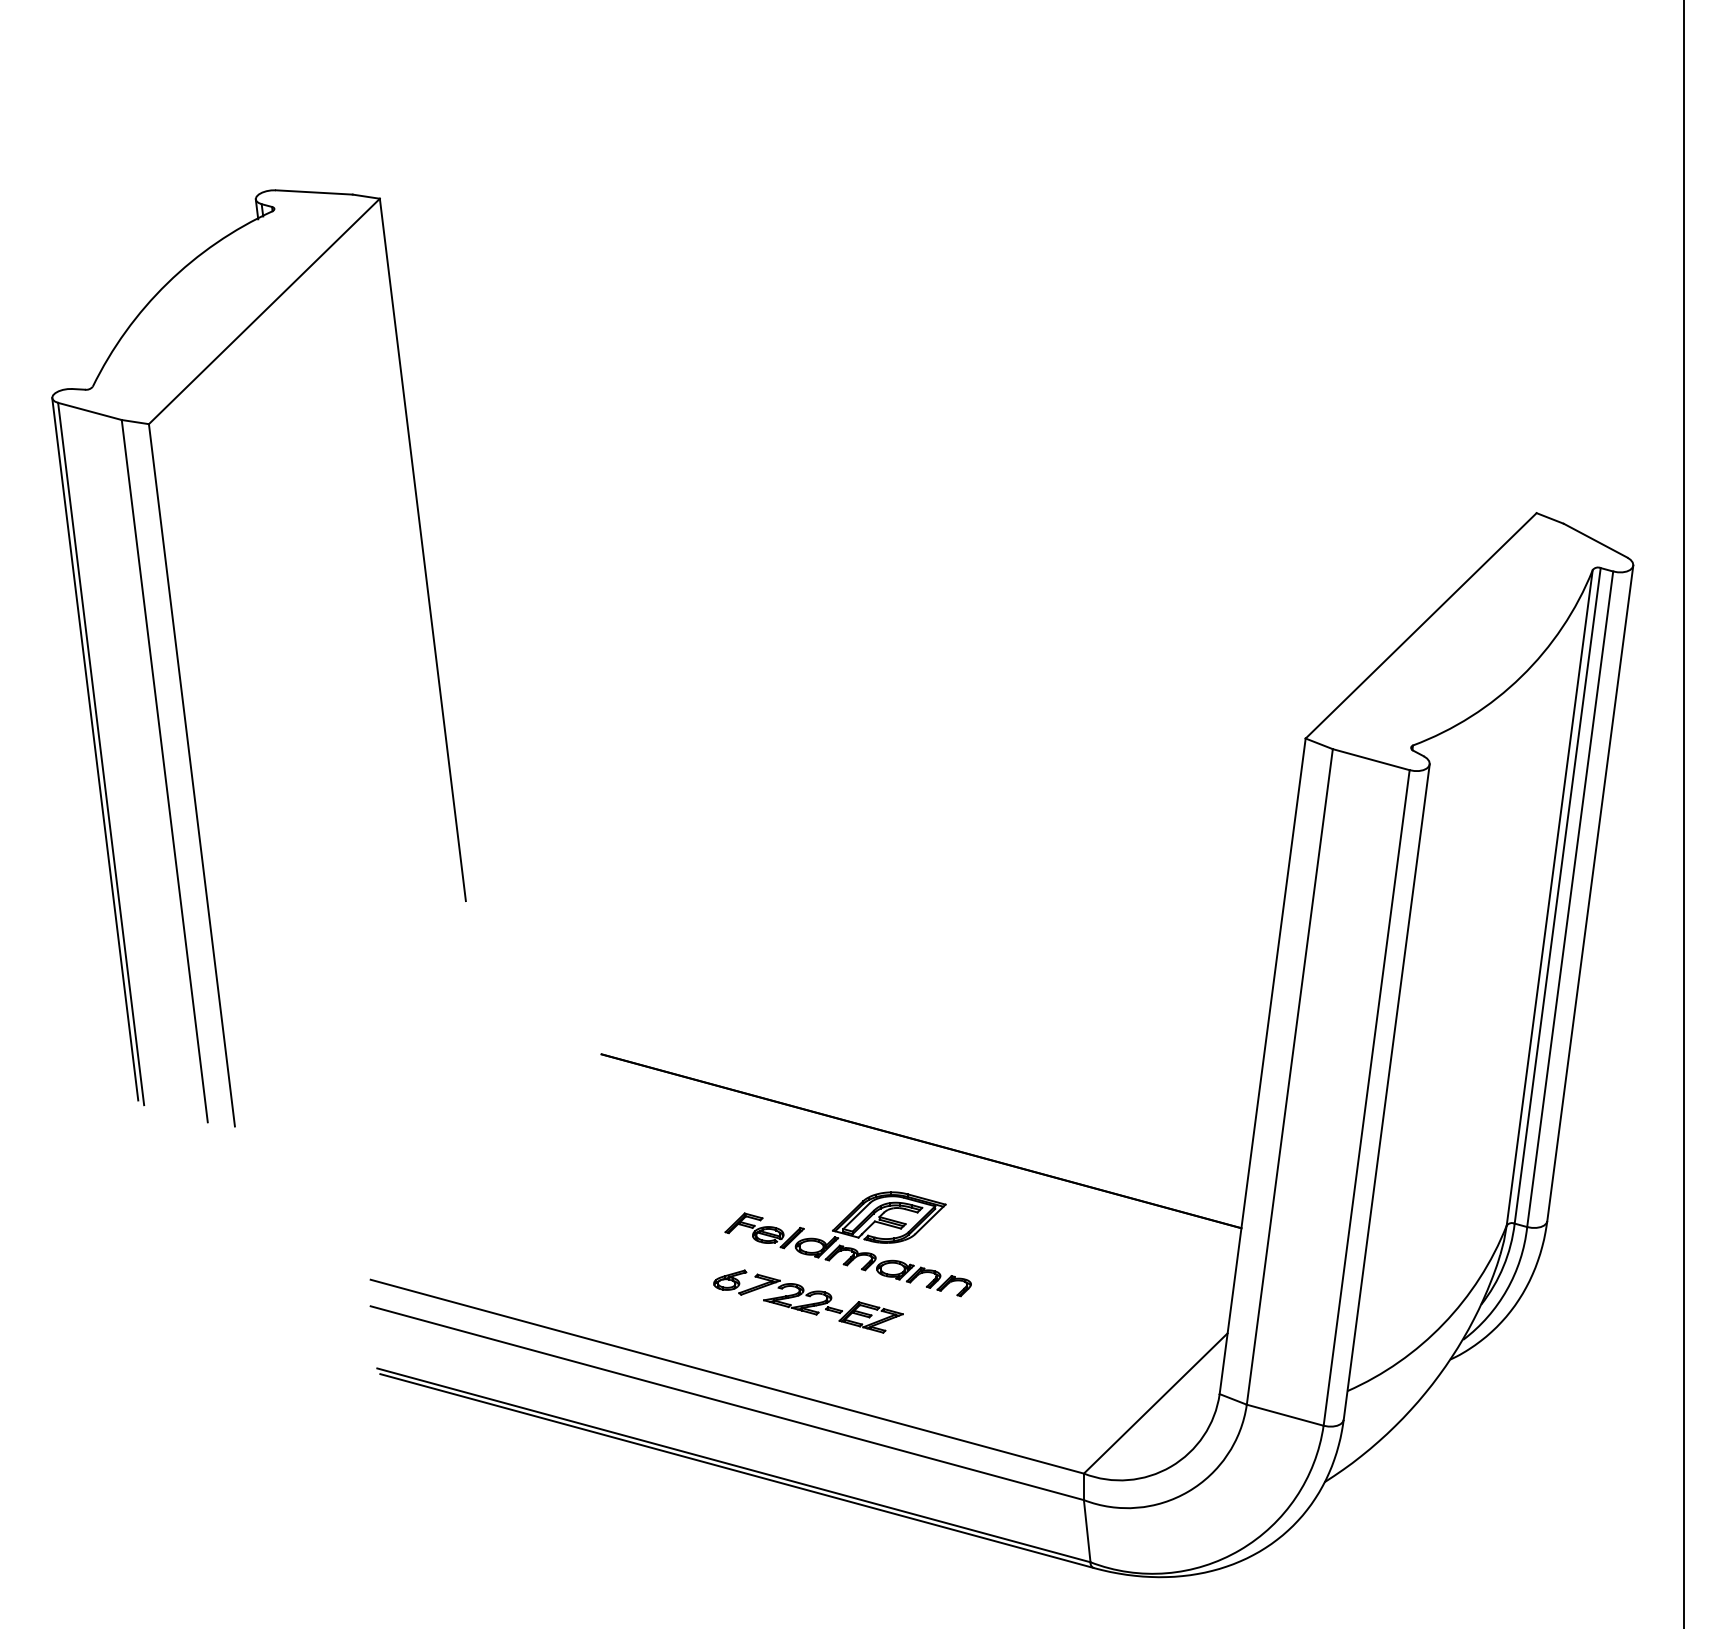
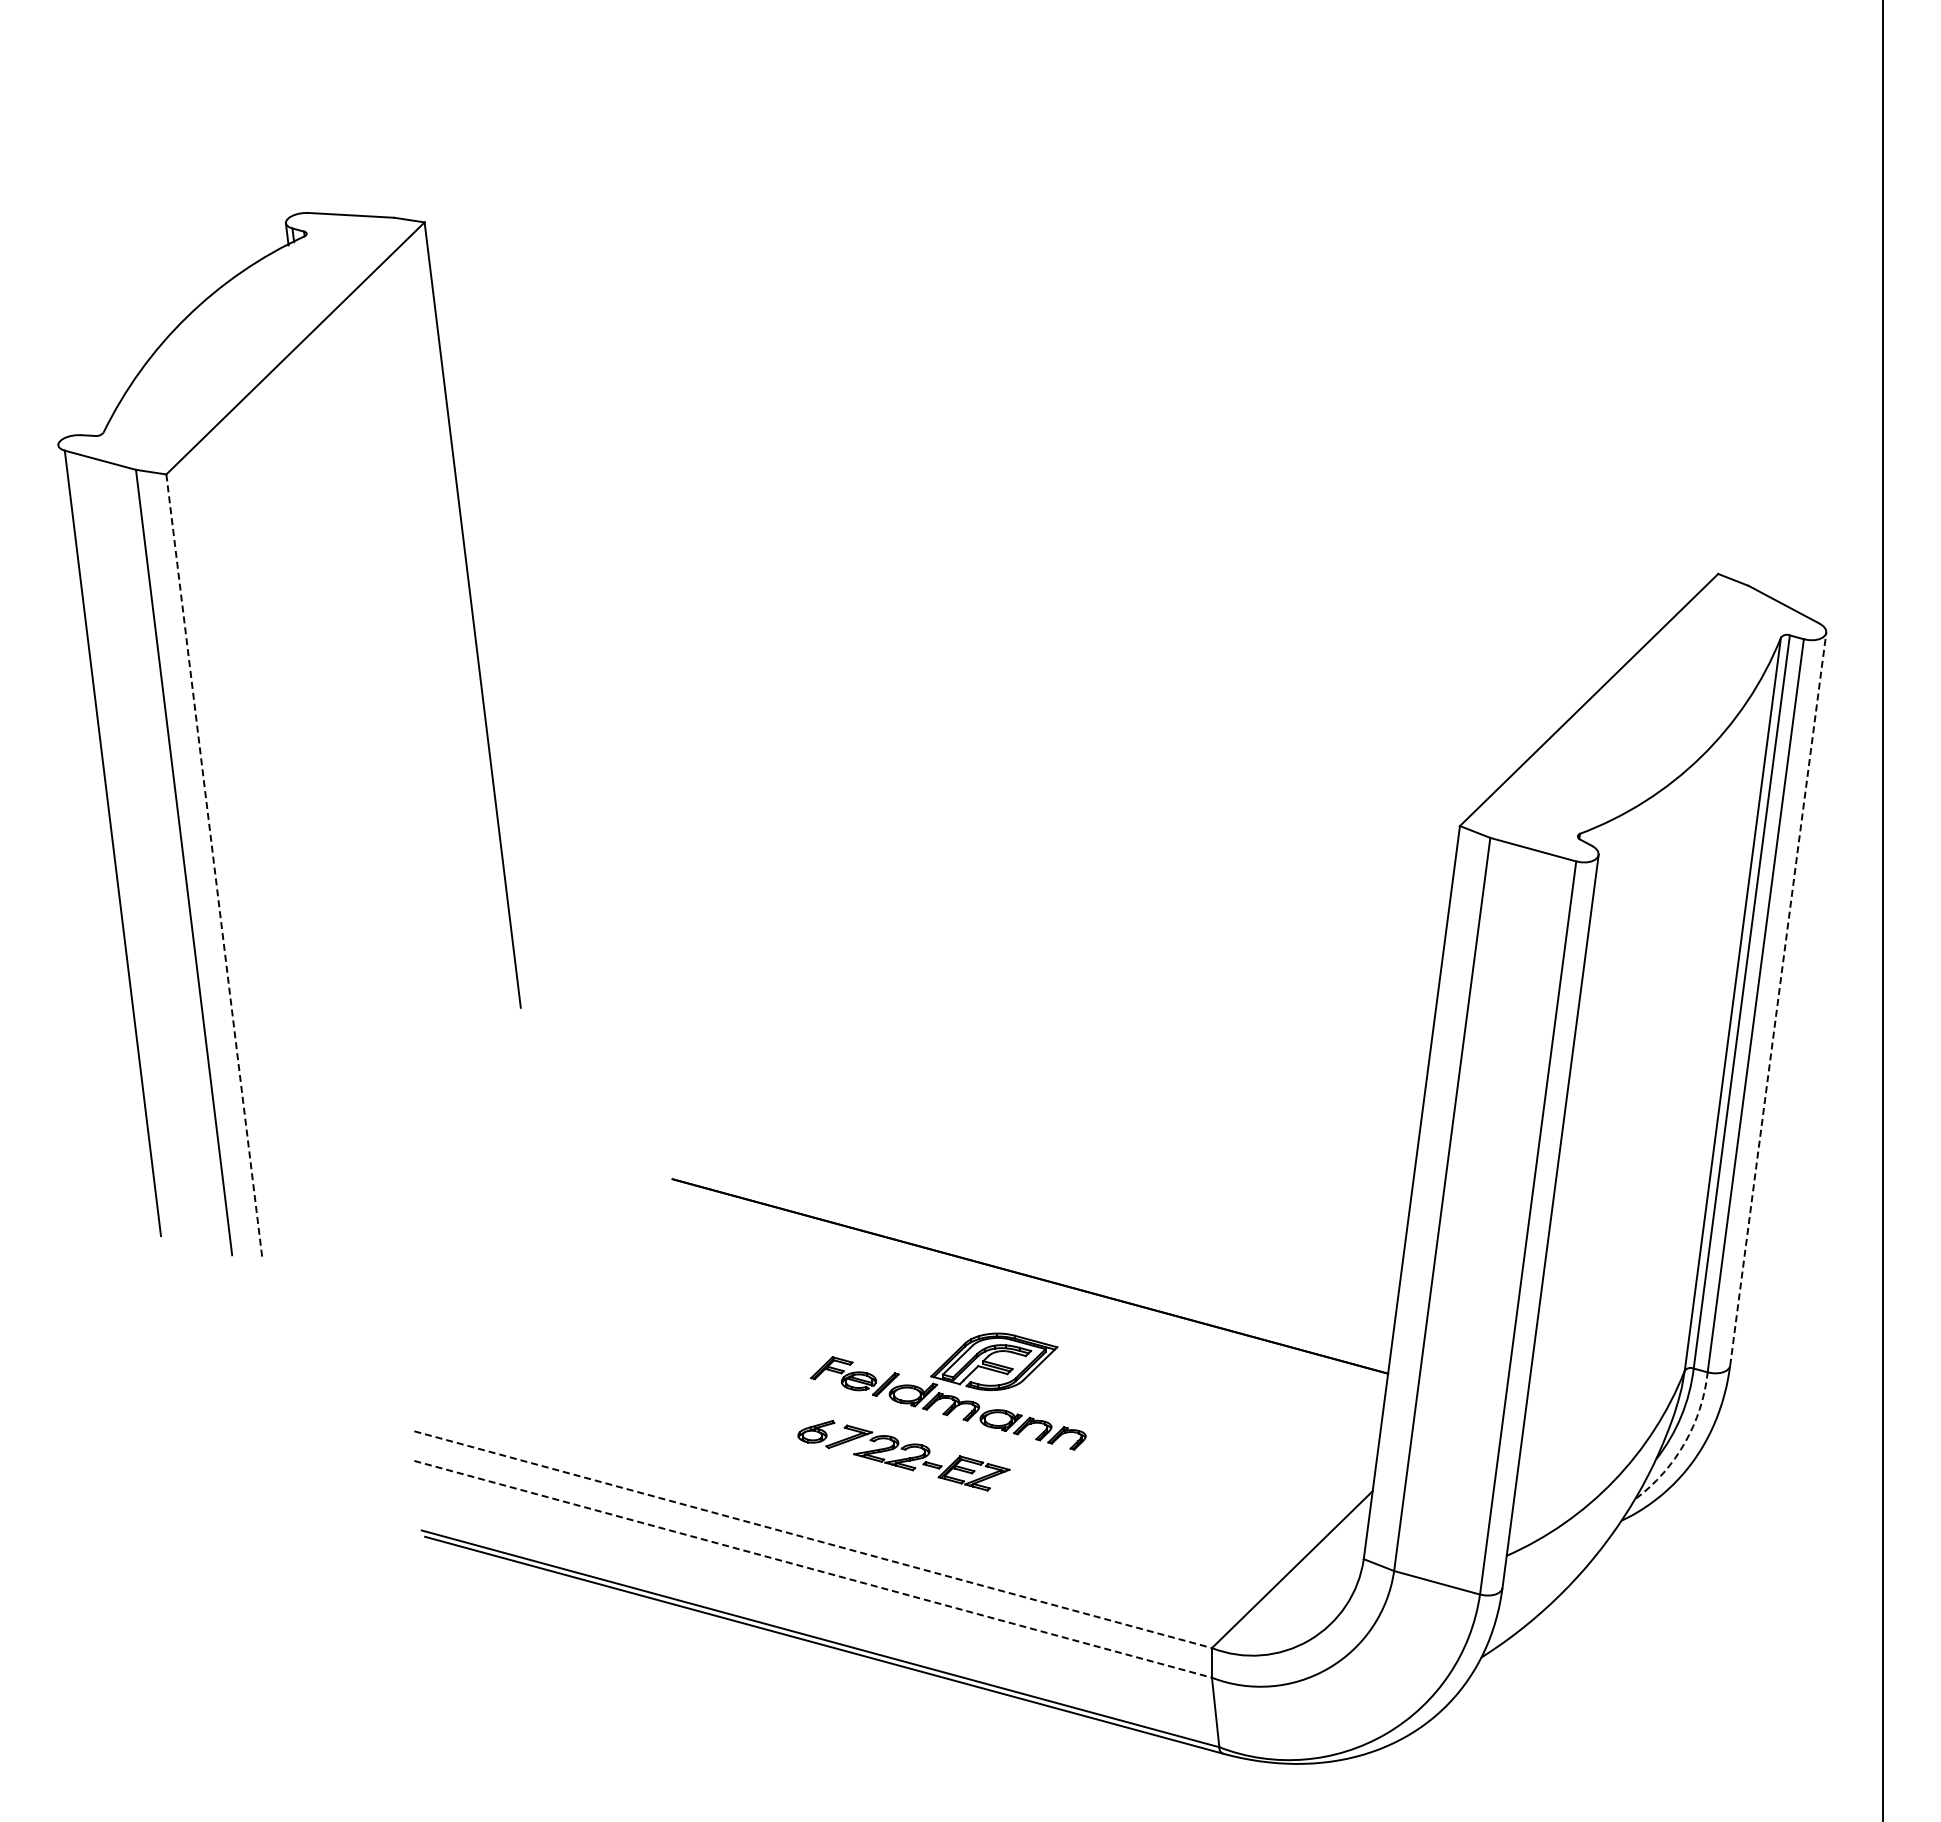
line: (95, 748) -> (106, 837), removed
line: (191, 775) -> (214, 867), solid -> dashed
line: (1590, 893) -> (1778, 999), solid -> dashed
arc: (1506, 1289) -> (1684, 1442), solid -> dashed
line: (727, 1376) -> (813, 1539), solid -> dashed
line: (727, 1403) -> (813, 1569), solid -> dashed

